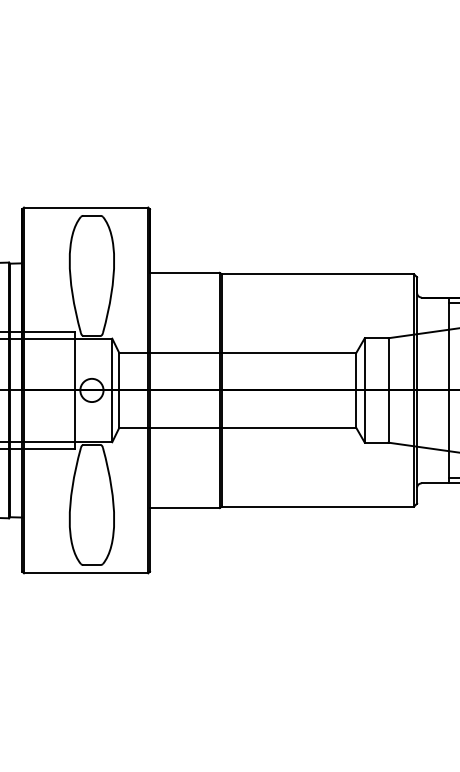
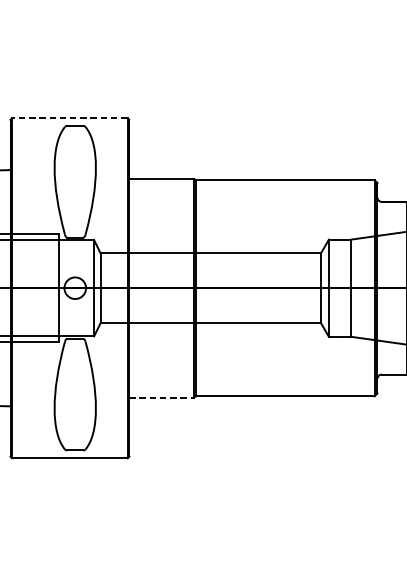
line: (85, 207) -> (69, 118), solid -> dashed
line: (184, 508) -> (161, 397), solid -> dashed

